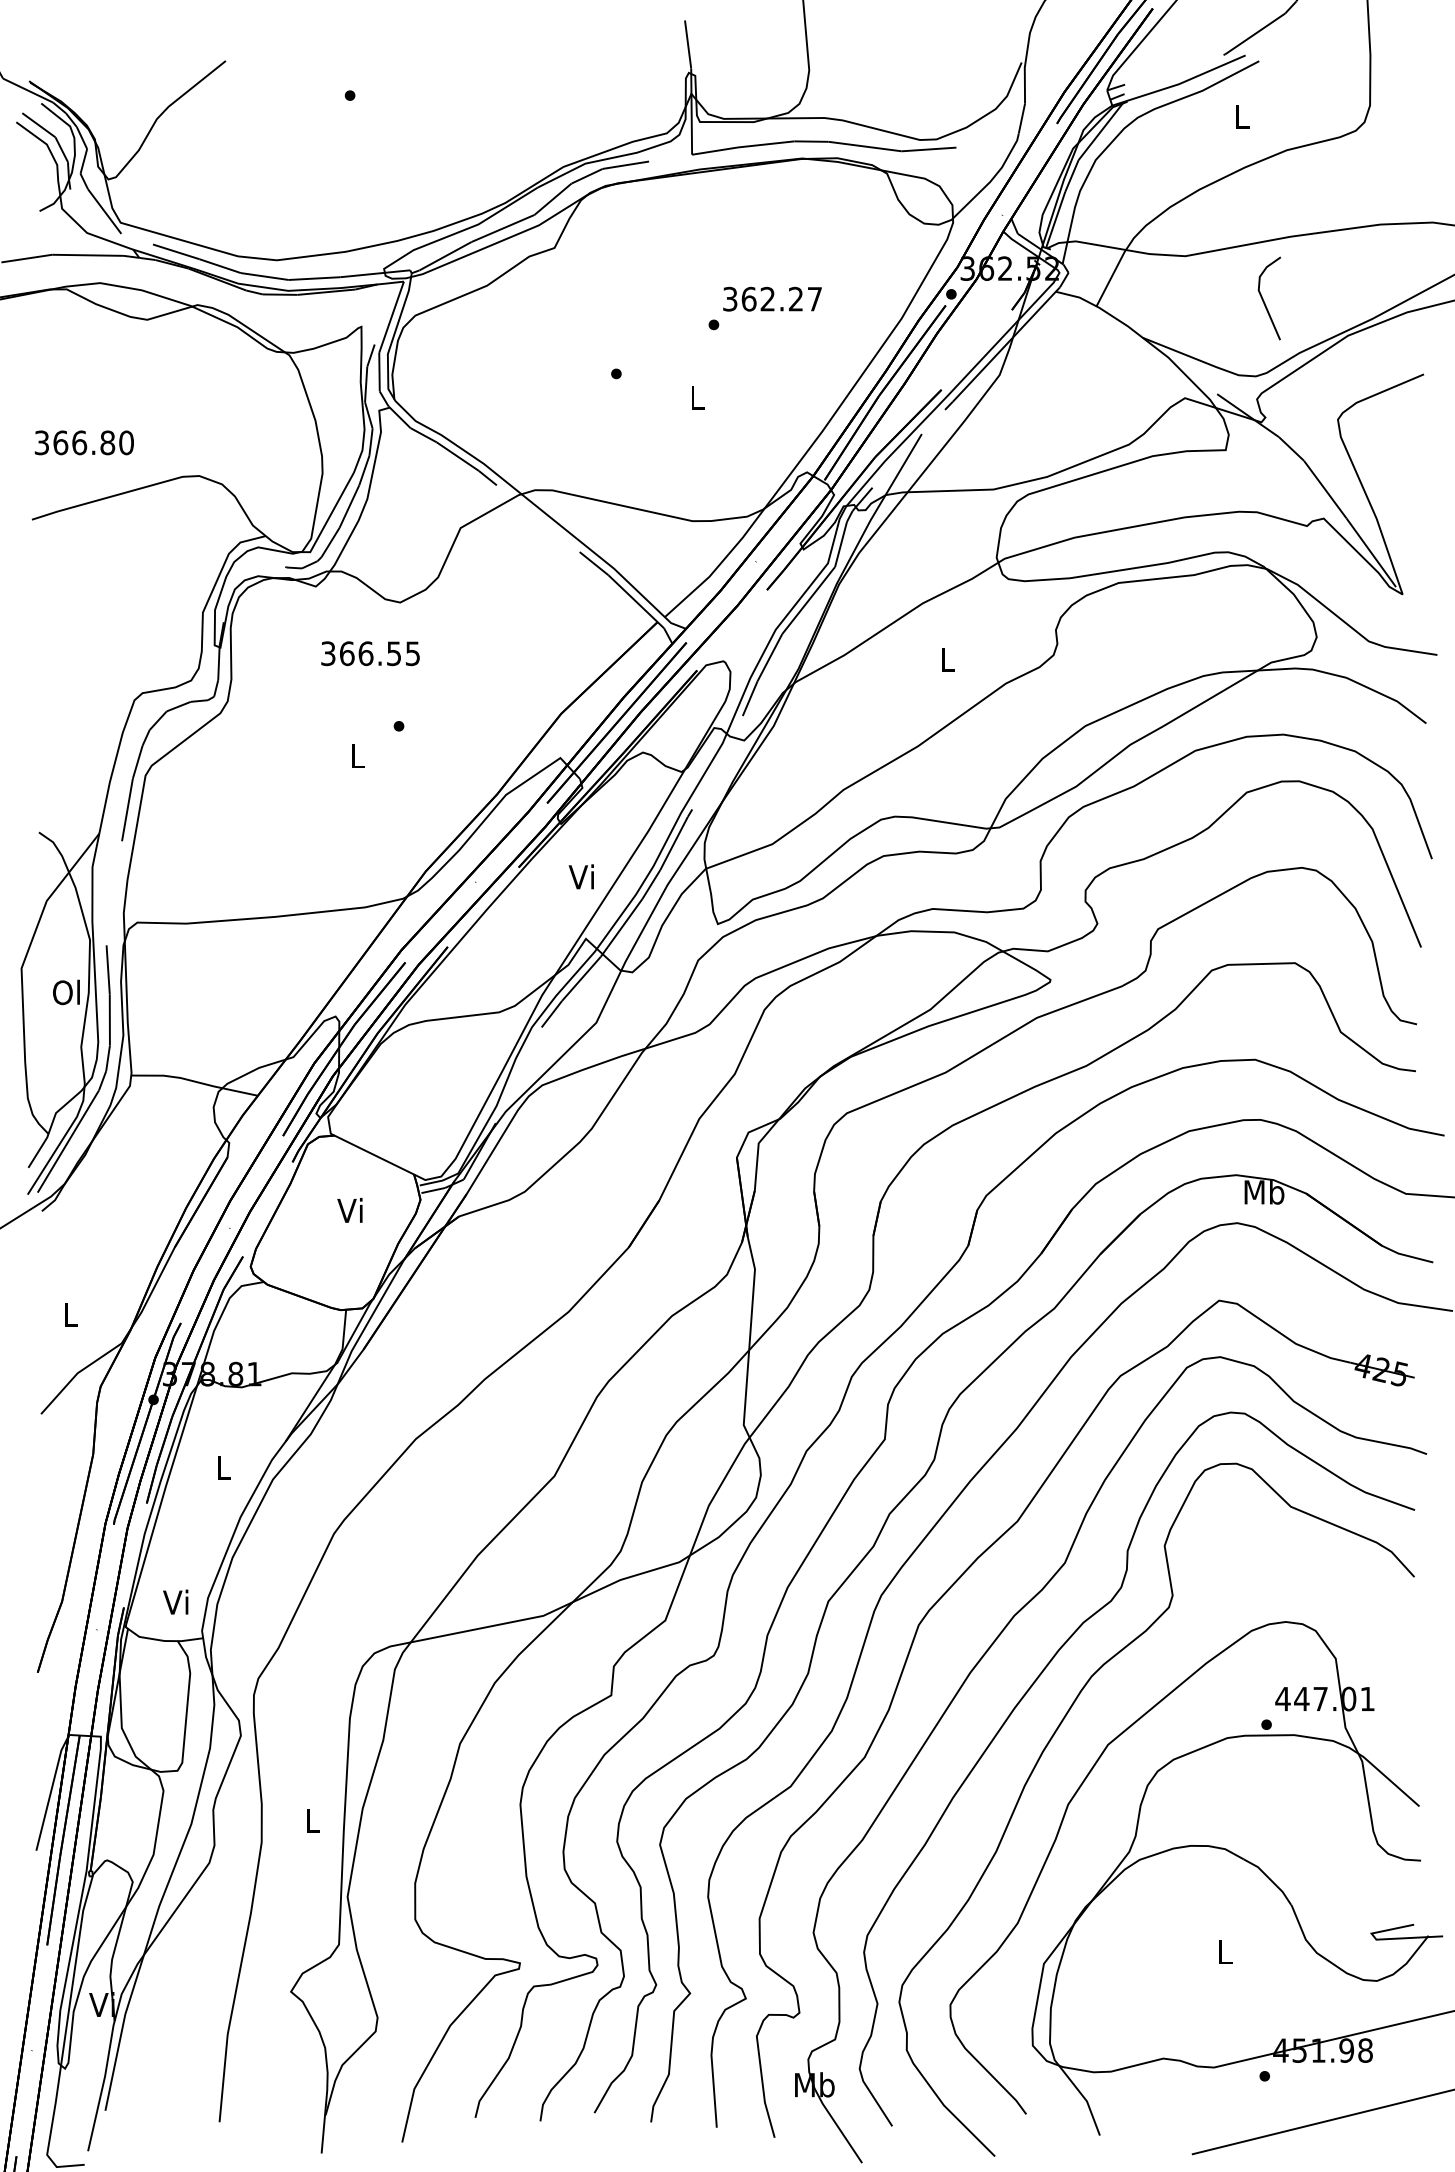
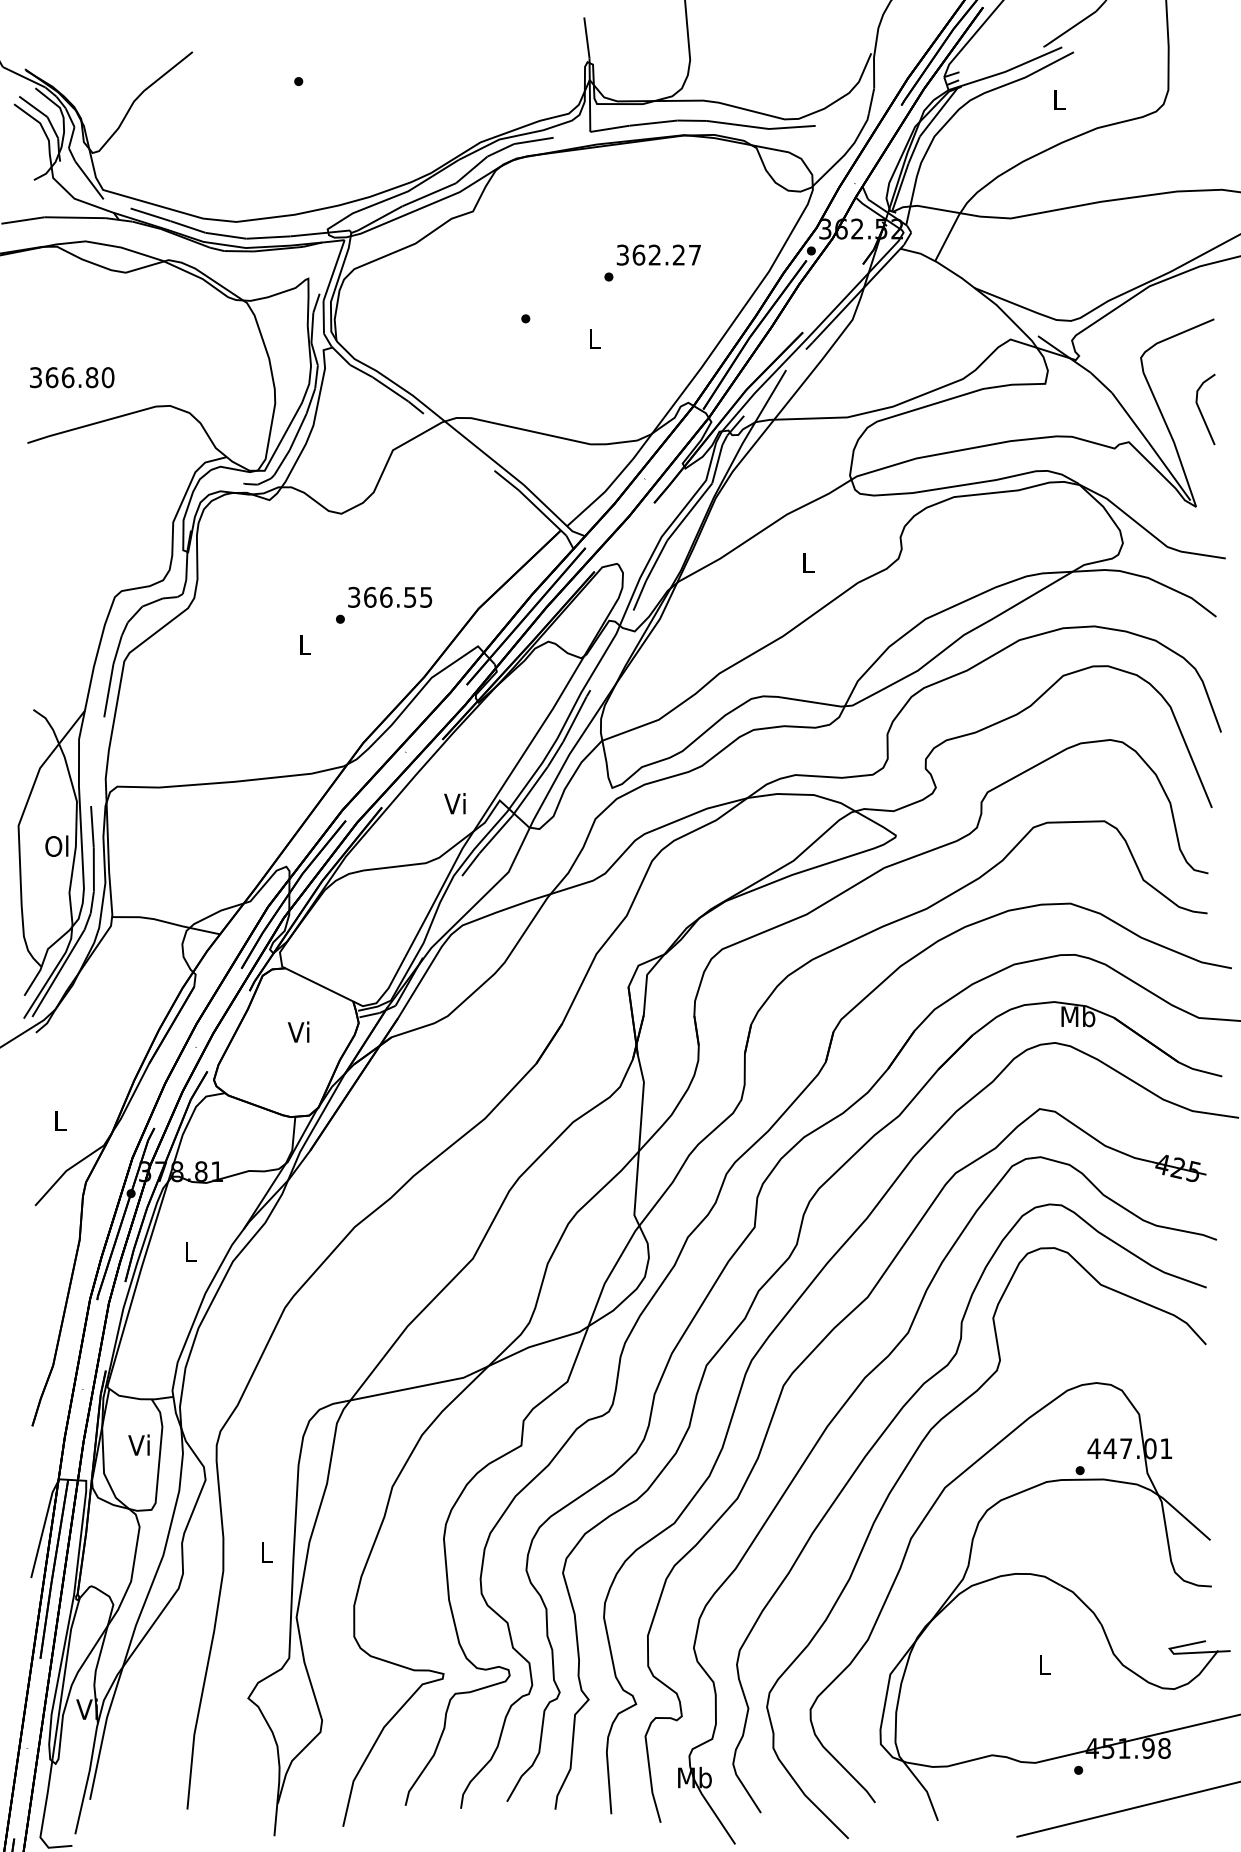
line: (1264, 300) -> (1201, 411), moved
text: (370, 652) -> (390, 596), moved
text: (580, 876) -> (454, 803), moved
text: (175, 1601) -> (138, 1444), moved

